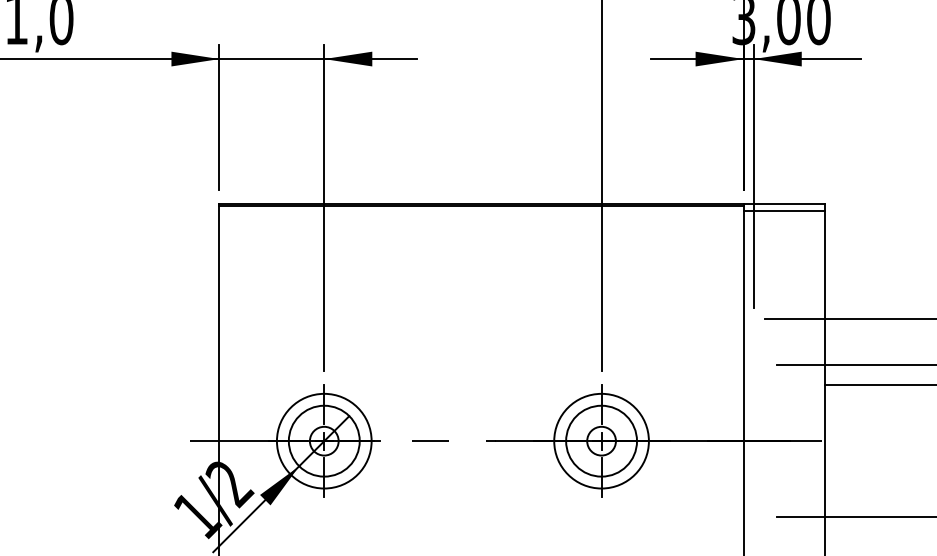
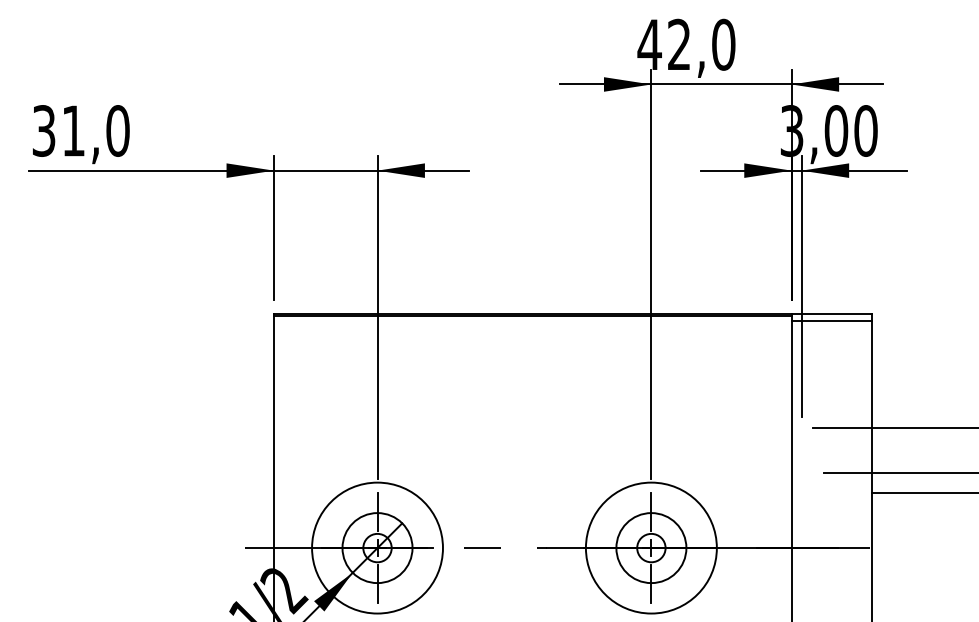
circle: (324, 440) -> (377, 547), size x1.4
circle: (601, 440) -> (651, 547), size x1.4

